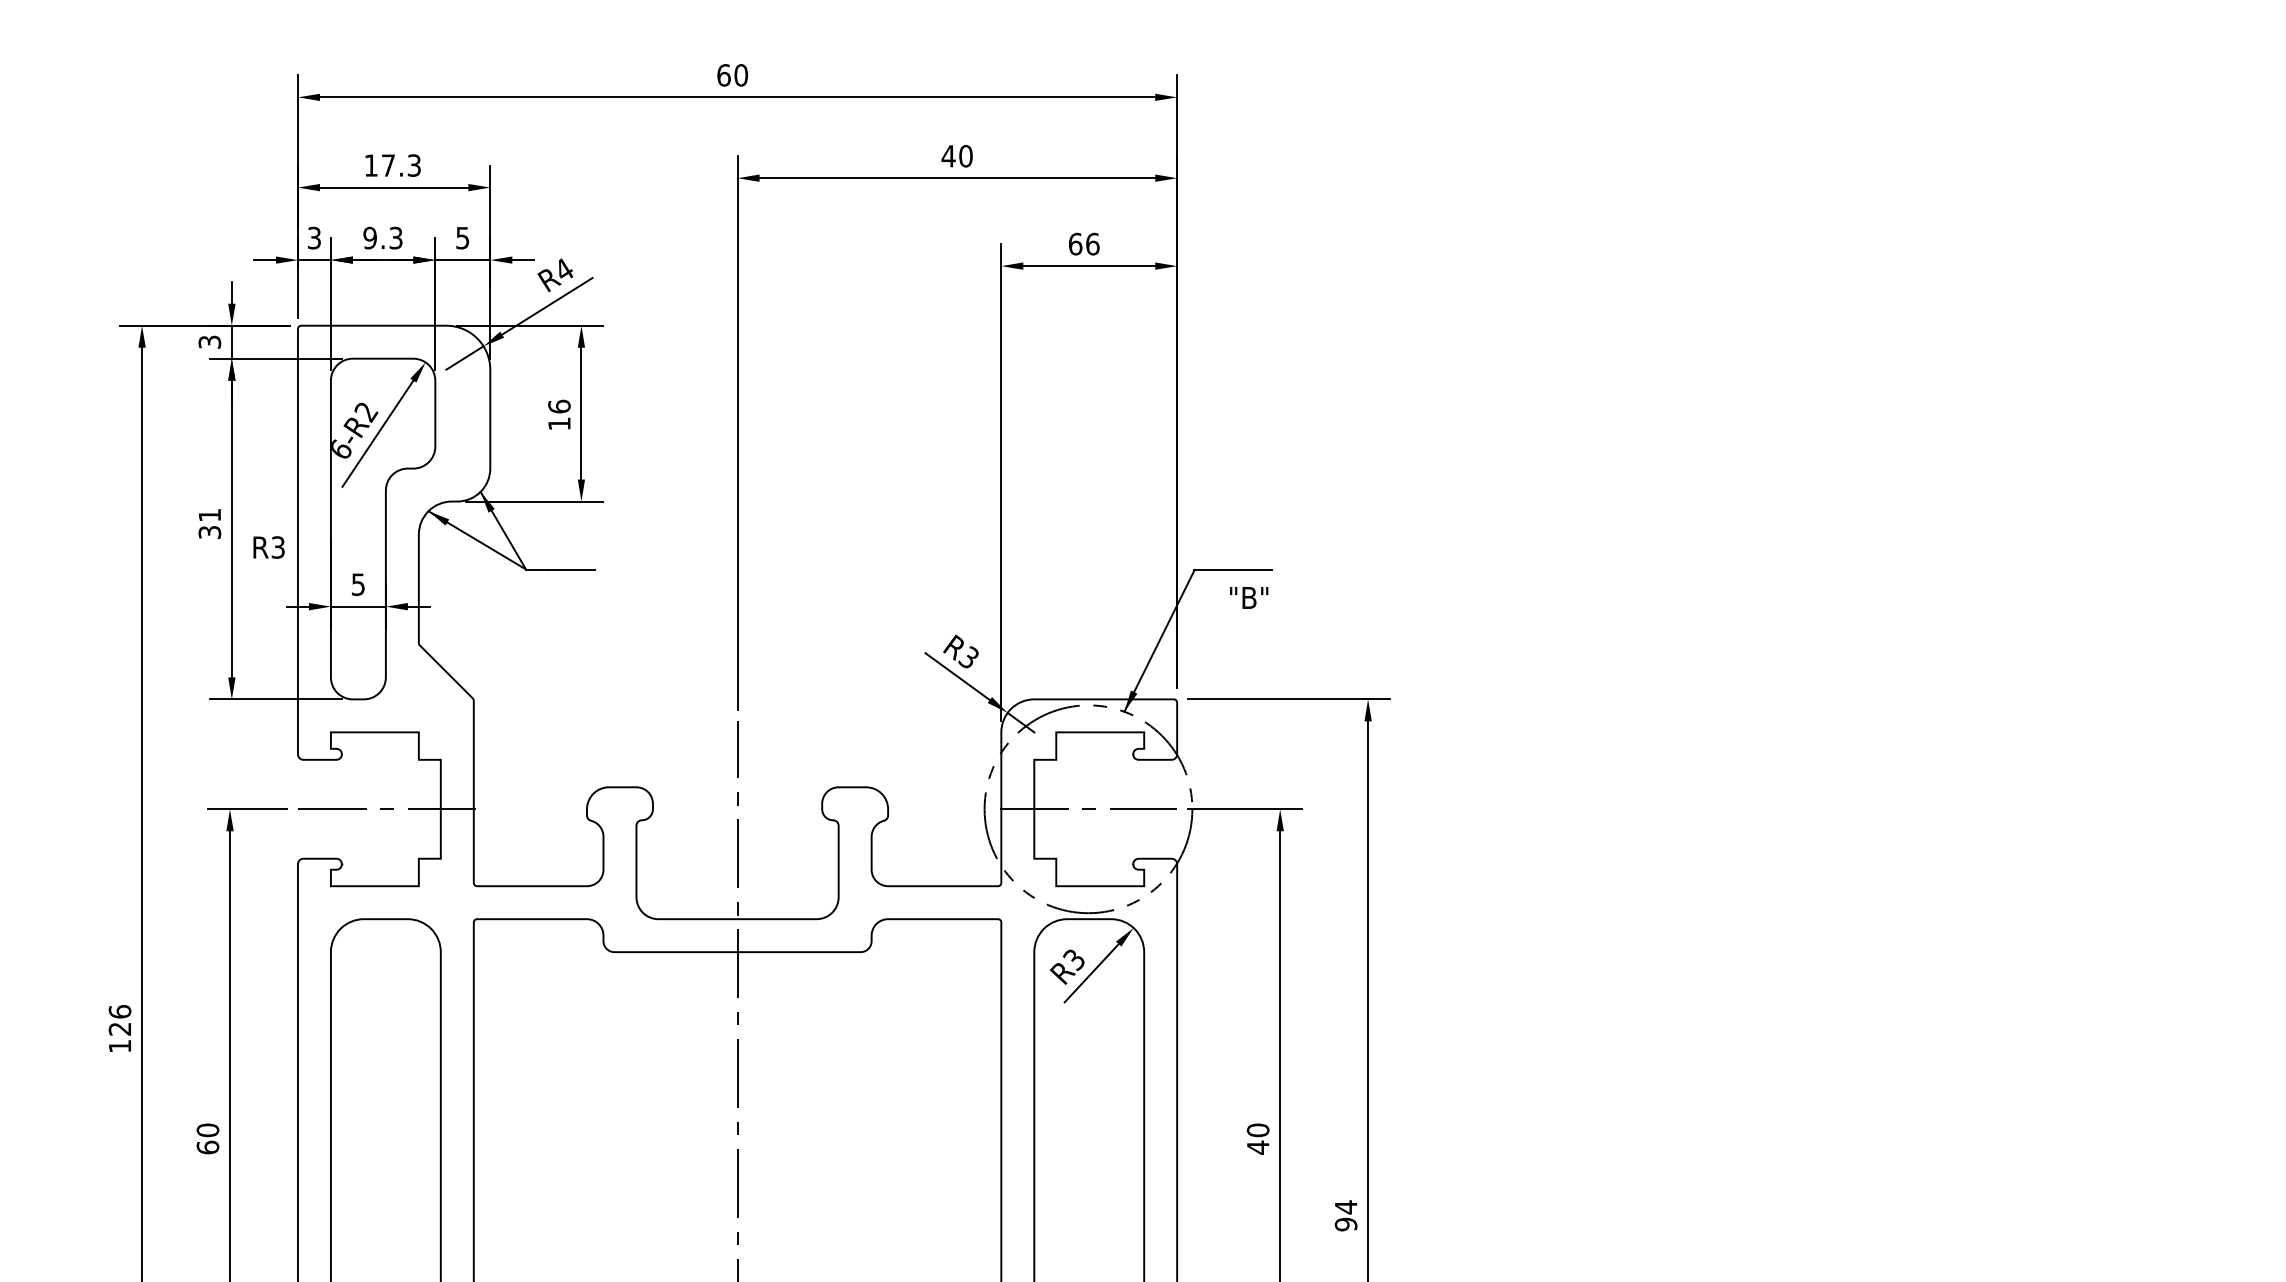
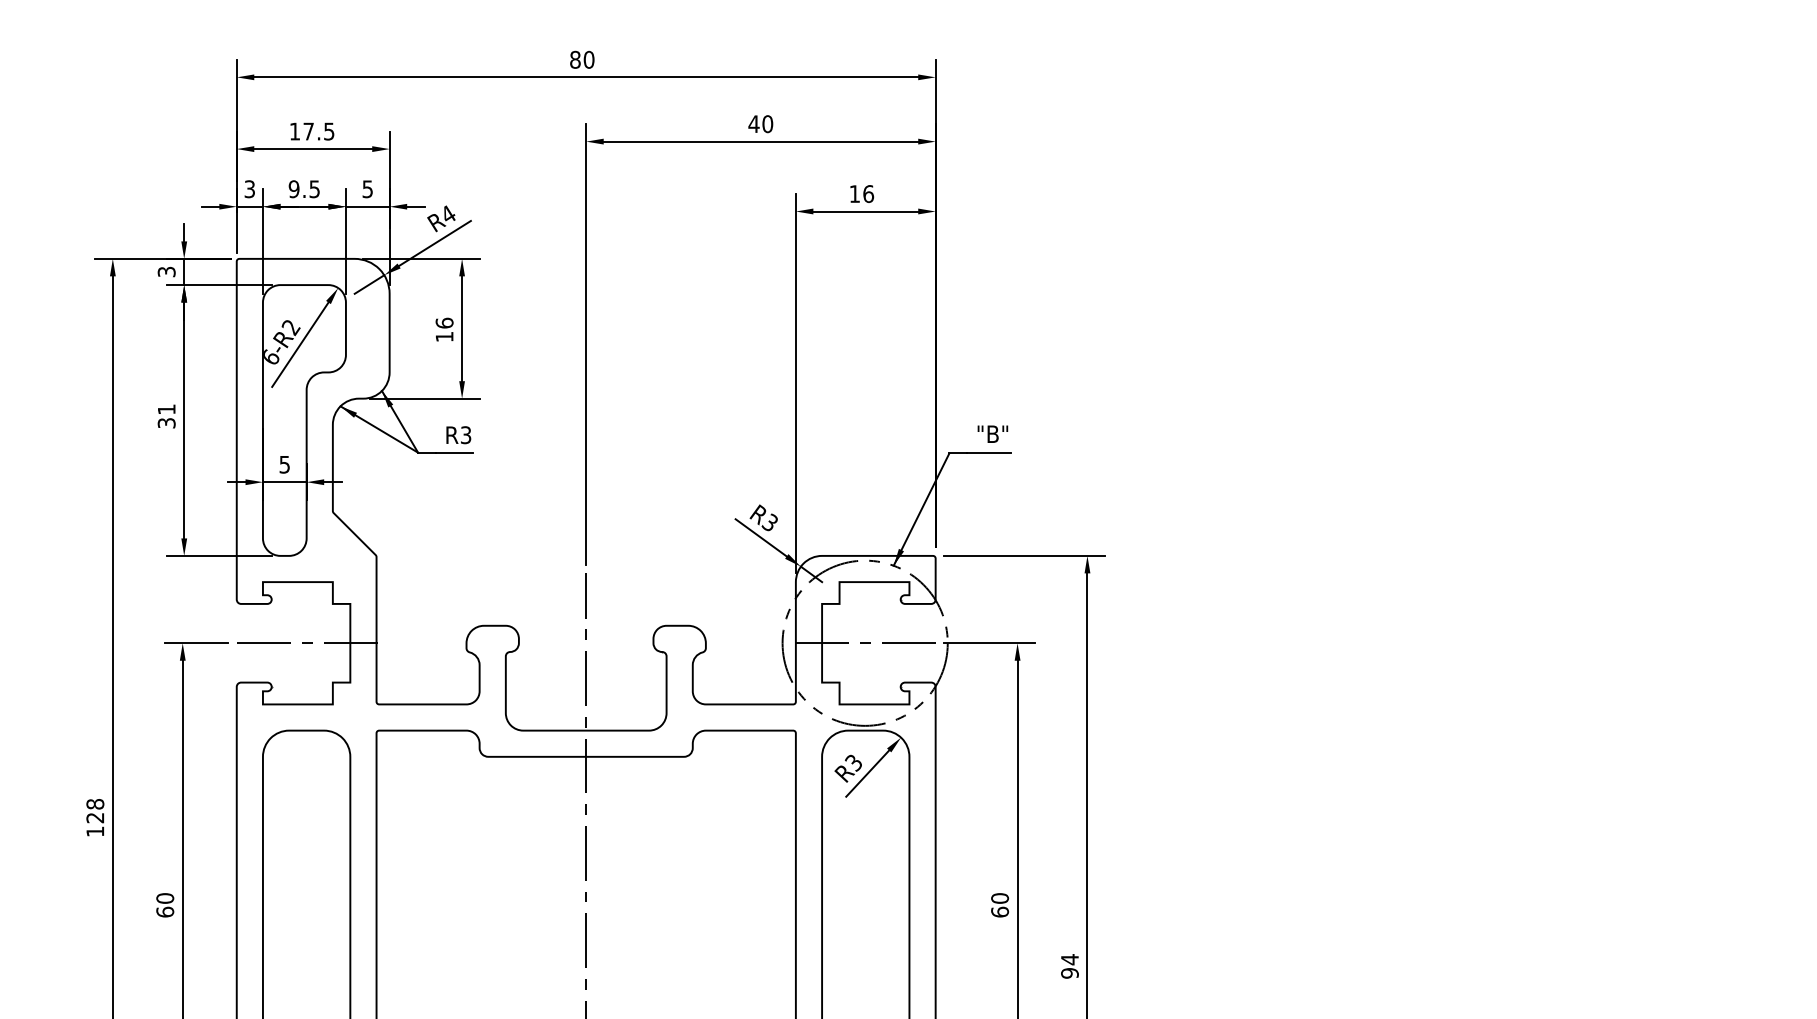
text: (724, 74) -> (575, 59), 60 -> 80
text: (414, 164) -> (329, 130), 17.3 -> 17.5
text: (395, 237) -> (314, 188), 9.3 -> 9.5
text: (1075, 244) -> (854, 194), 66 -> 16
text: (268, 547) -> (458, 435), moved
text: (1248, 596) -> (992, 433), moved
text: (120, 1010) -> (95, 803), 126 -> 128
text: (1258, 1146) -> (1000, 911), 40 -> 60

